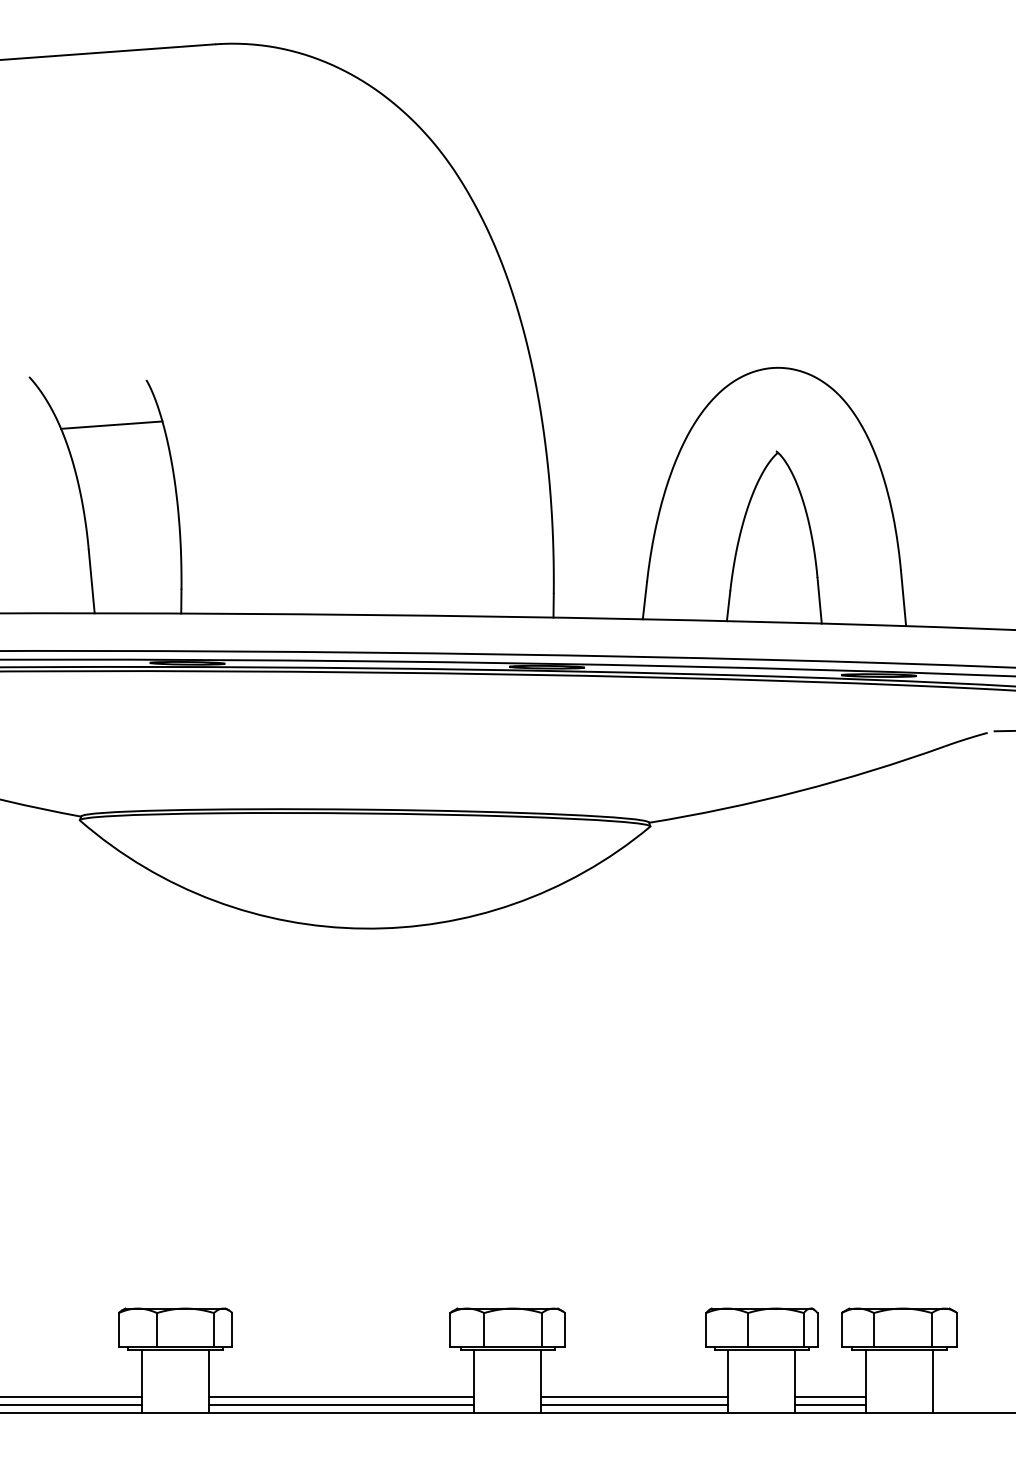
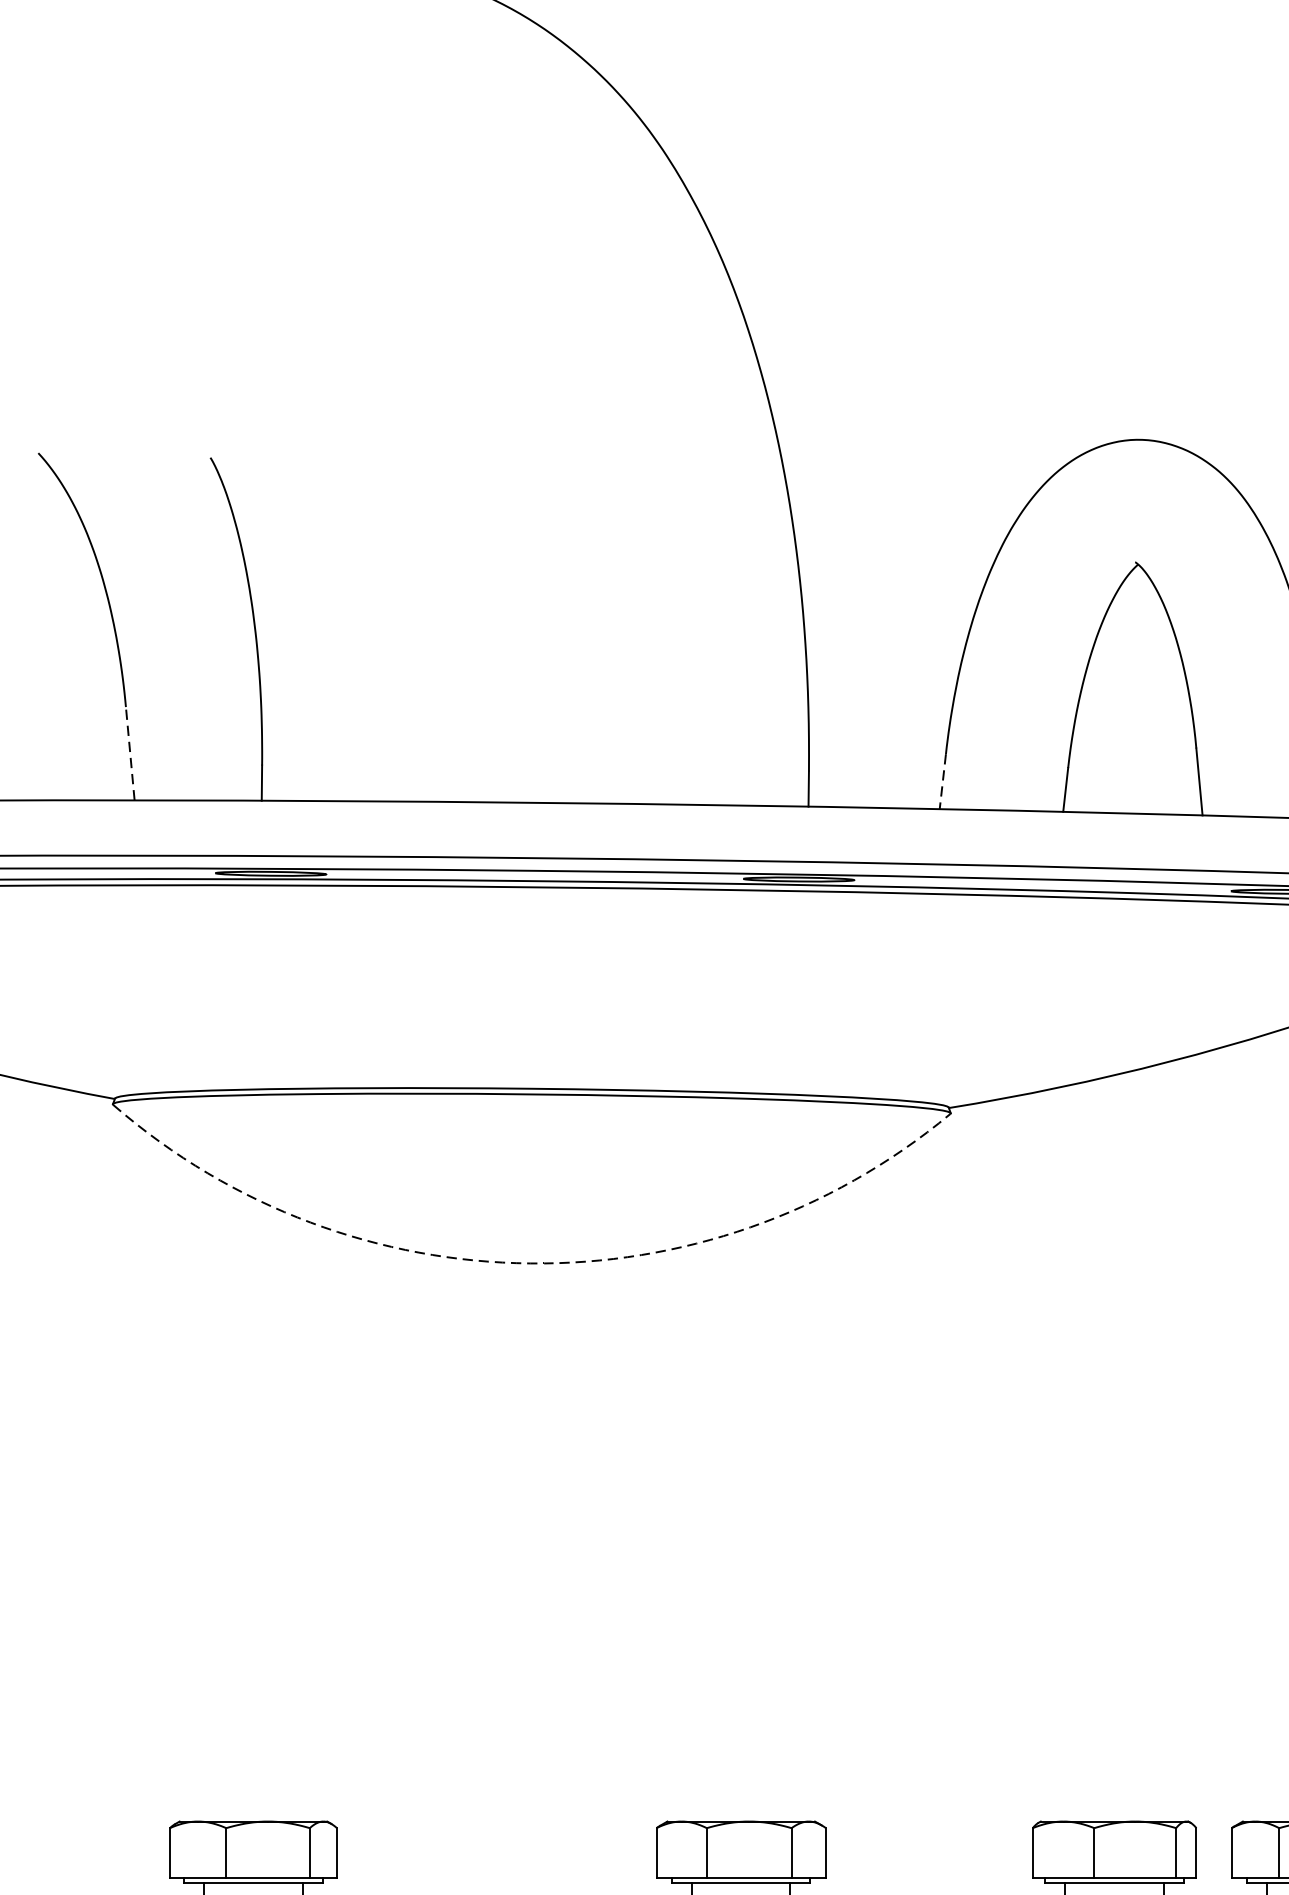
line: (111, 424) -> (159, 523), removed
line: (91, 581) -> (129, 753), solid -> dashed
line: (644, 600) -> (942, 781), solid -> dashed
arc: (363, 928) -> (529, 1263), solid -> dashed

